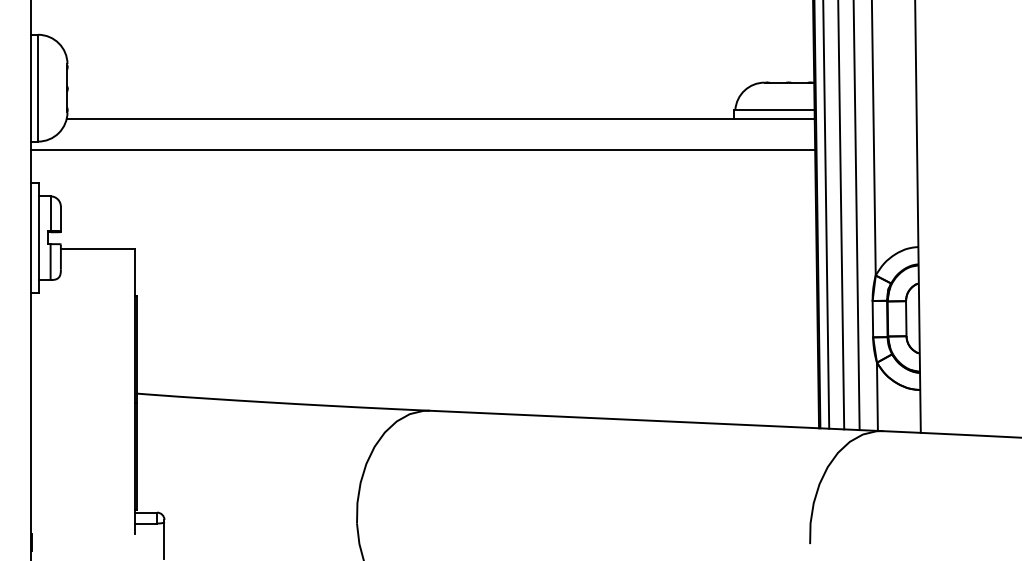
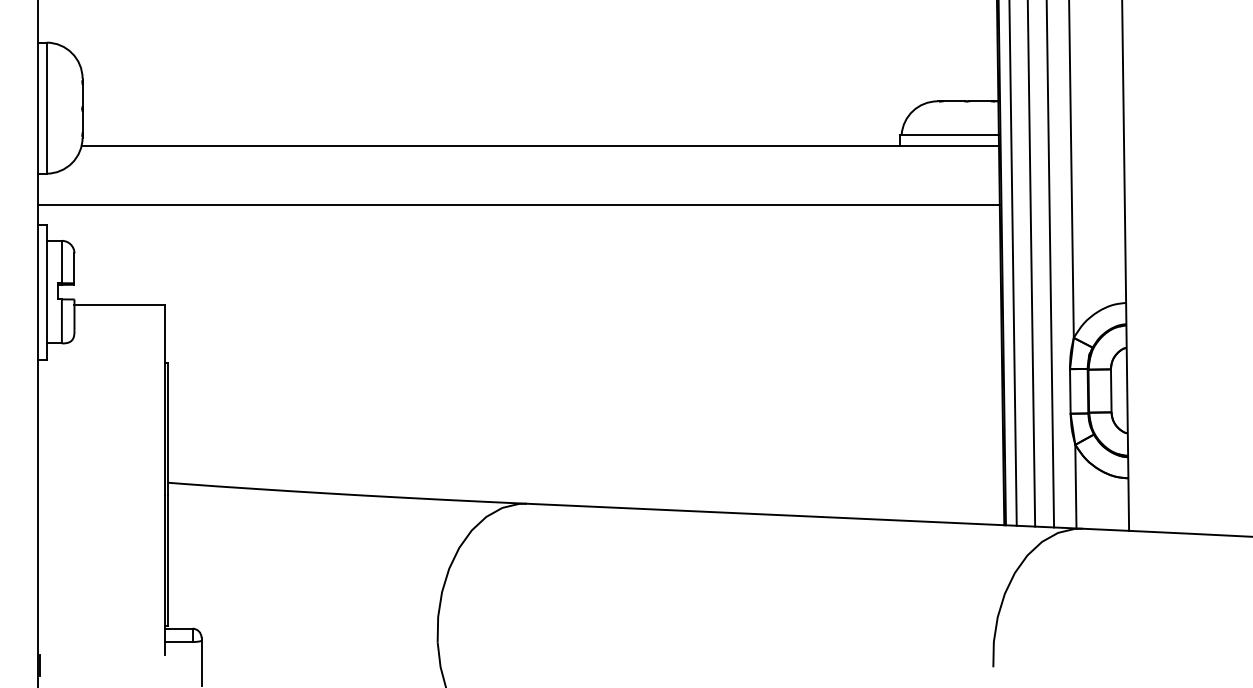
line: (422, 150) -> (518, 205), moved

